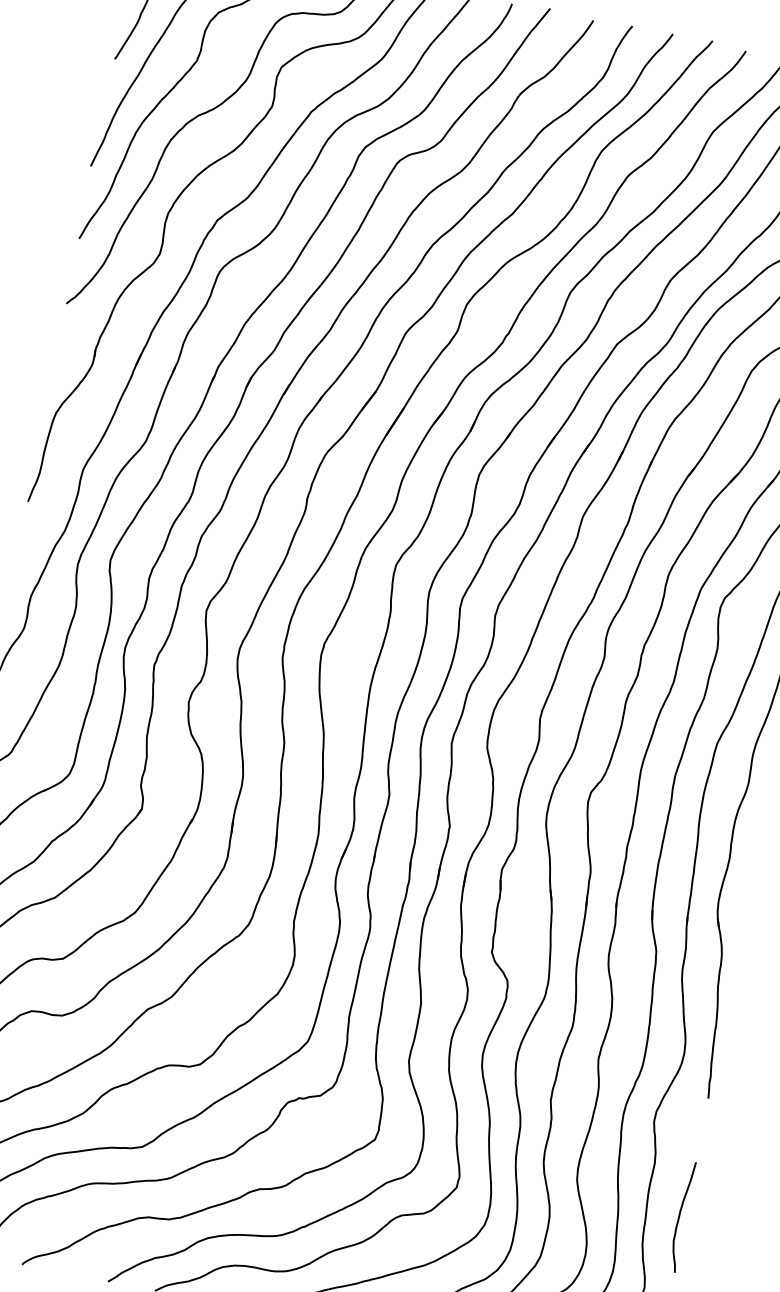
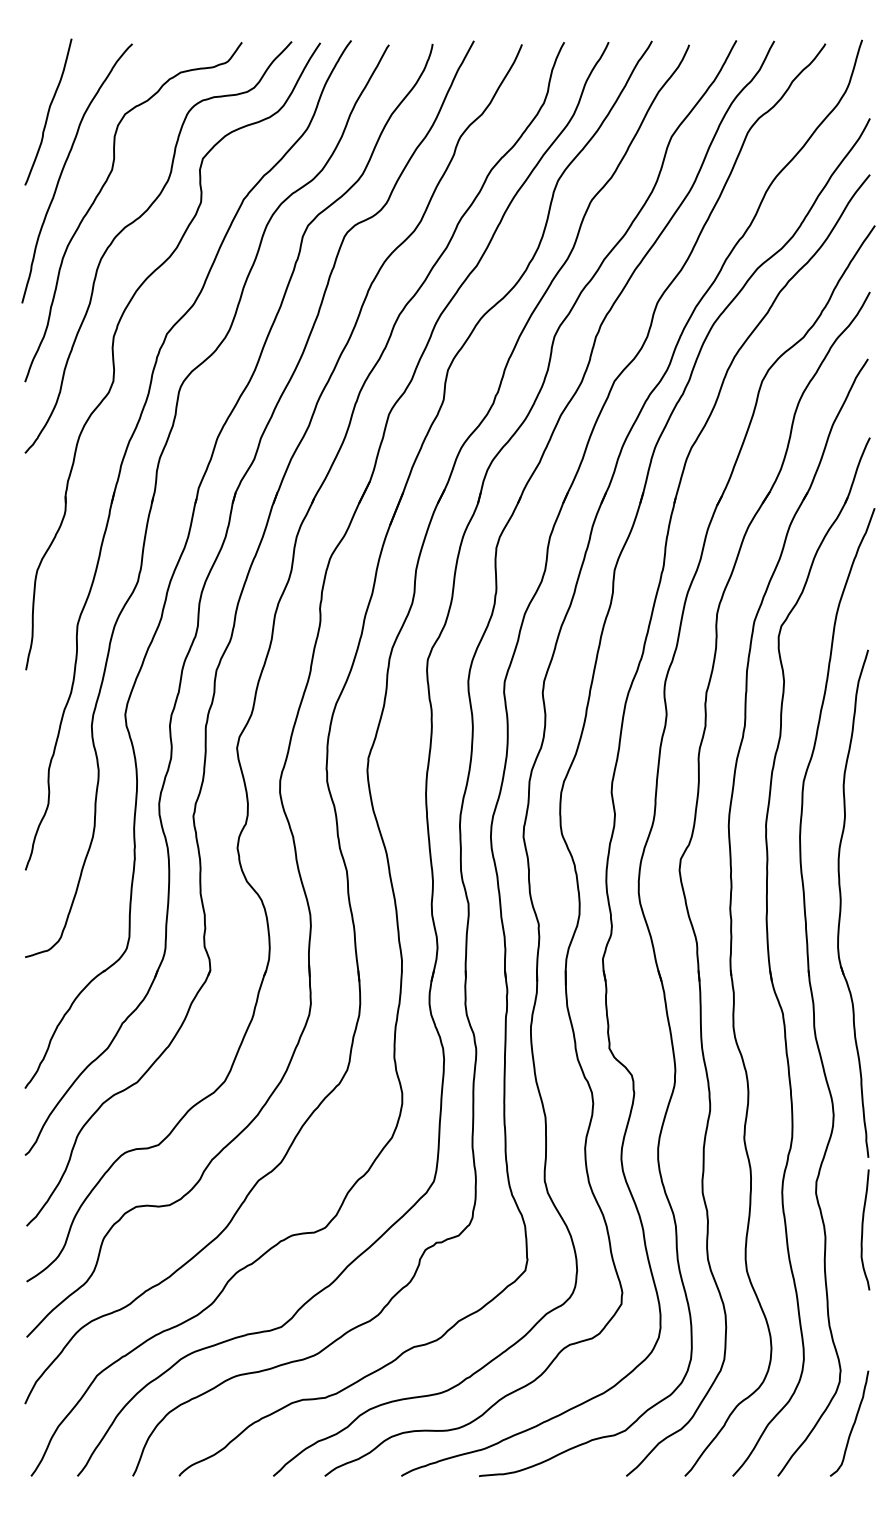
curve: (680, 1216) -> (863, 1229), moved

